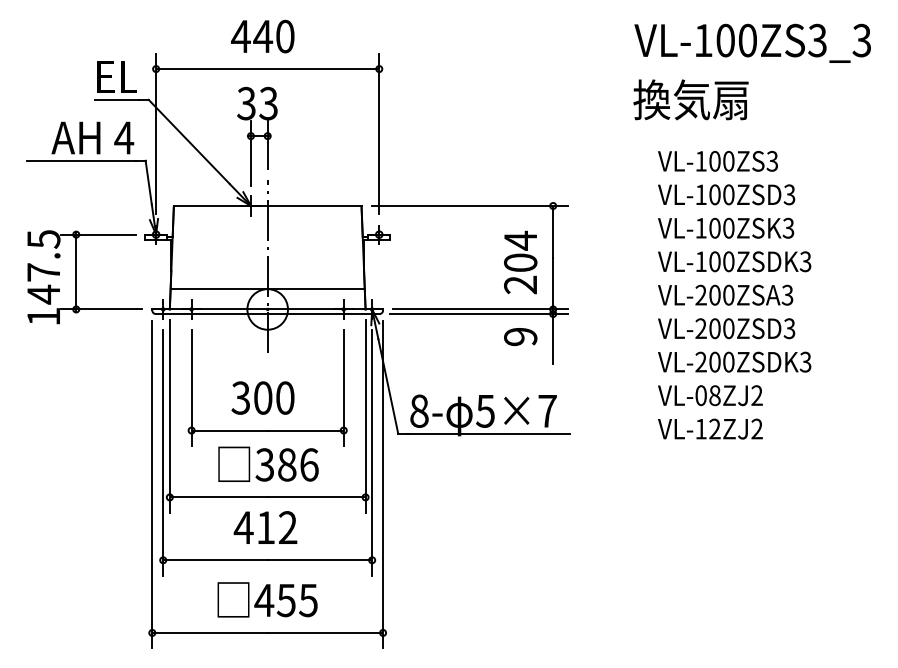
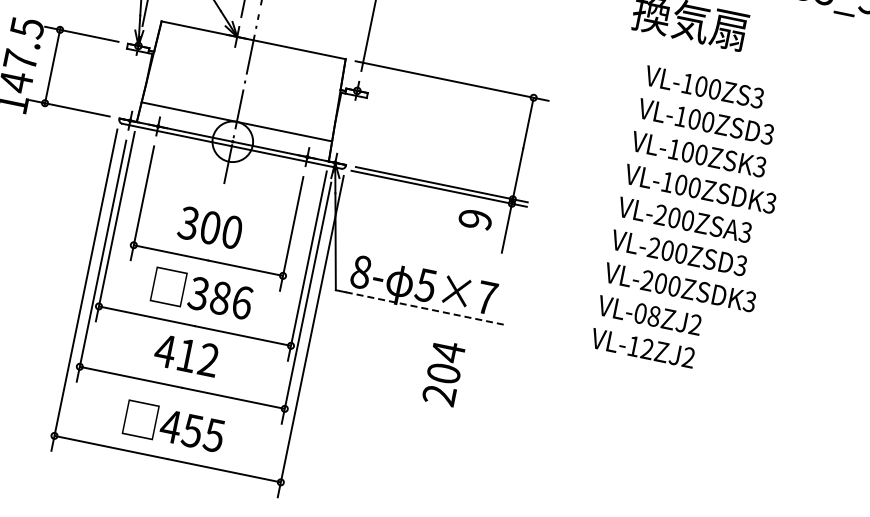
text: (520, 262) -> (443, 373), moved
line: (489, 433) -> (425, 308), solid -> dashed

